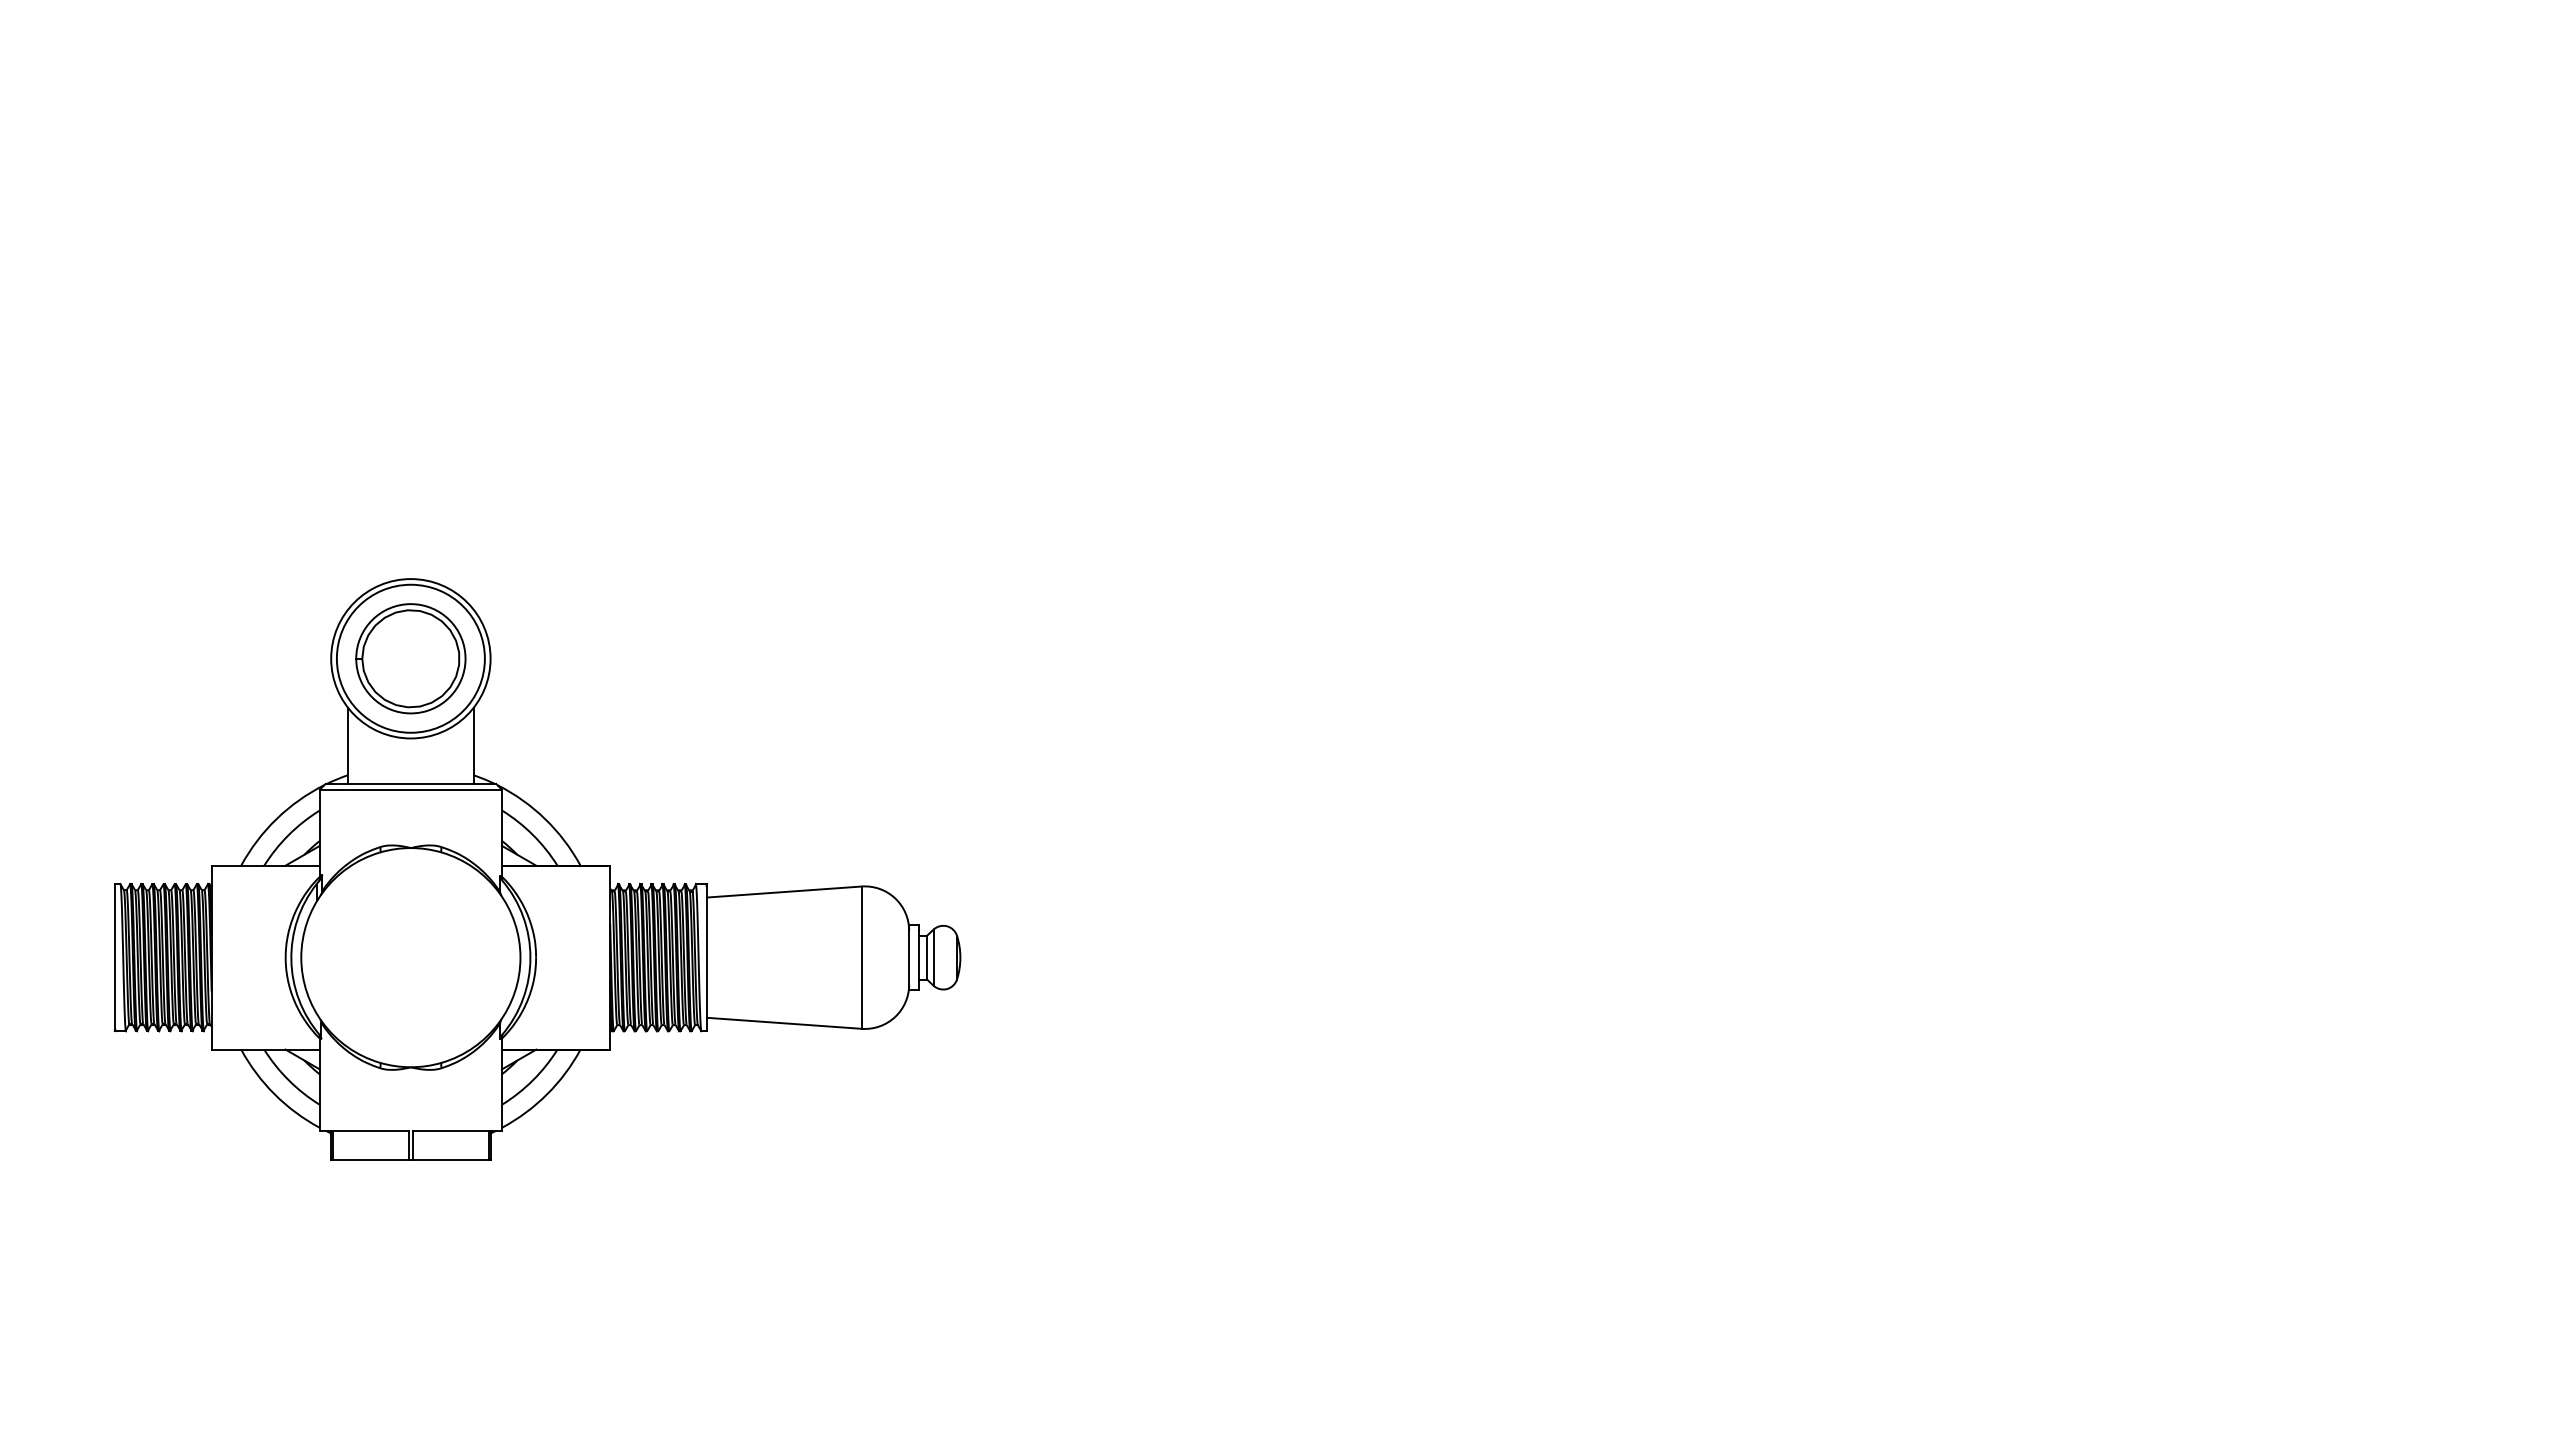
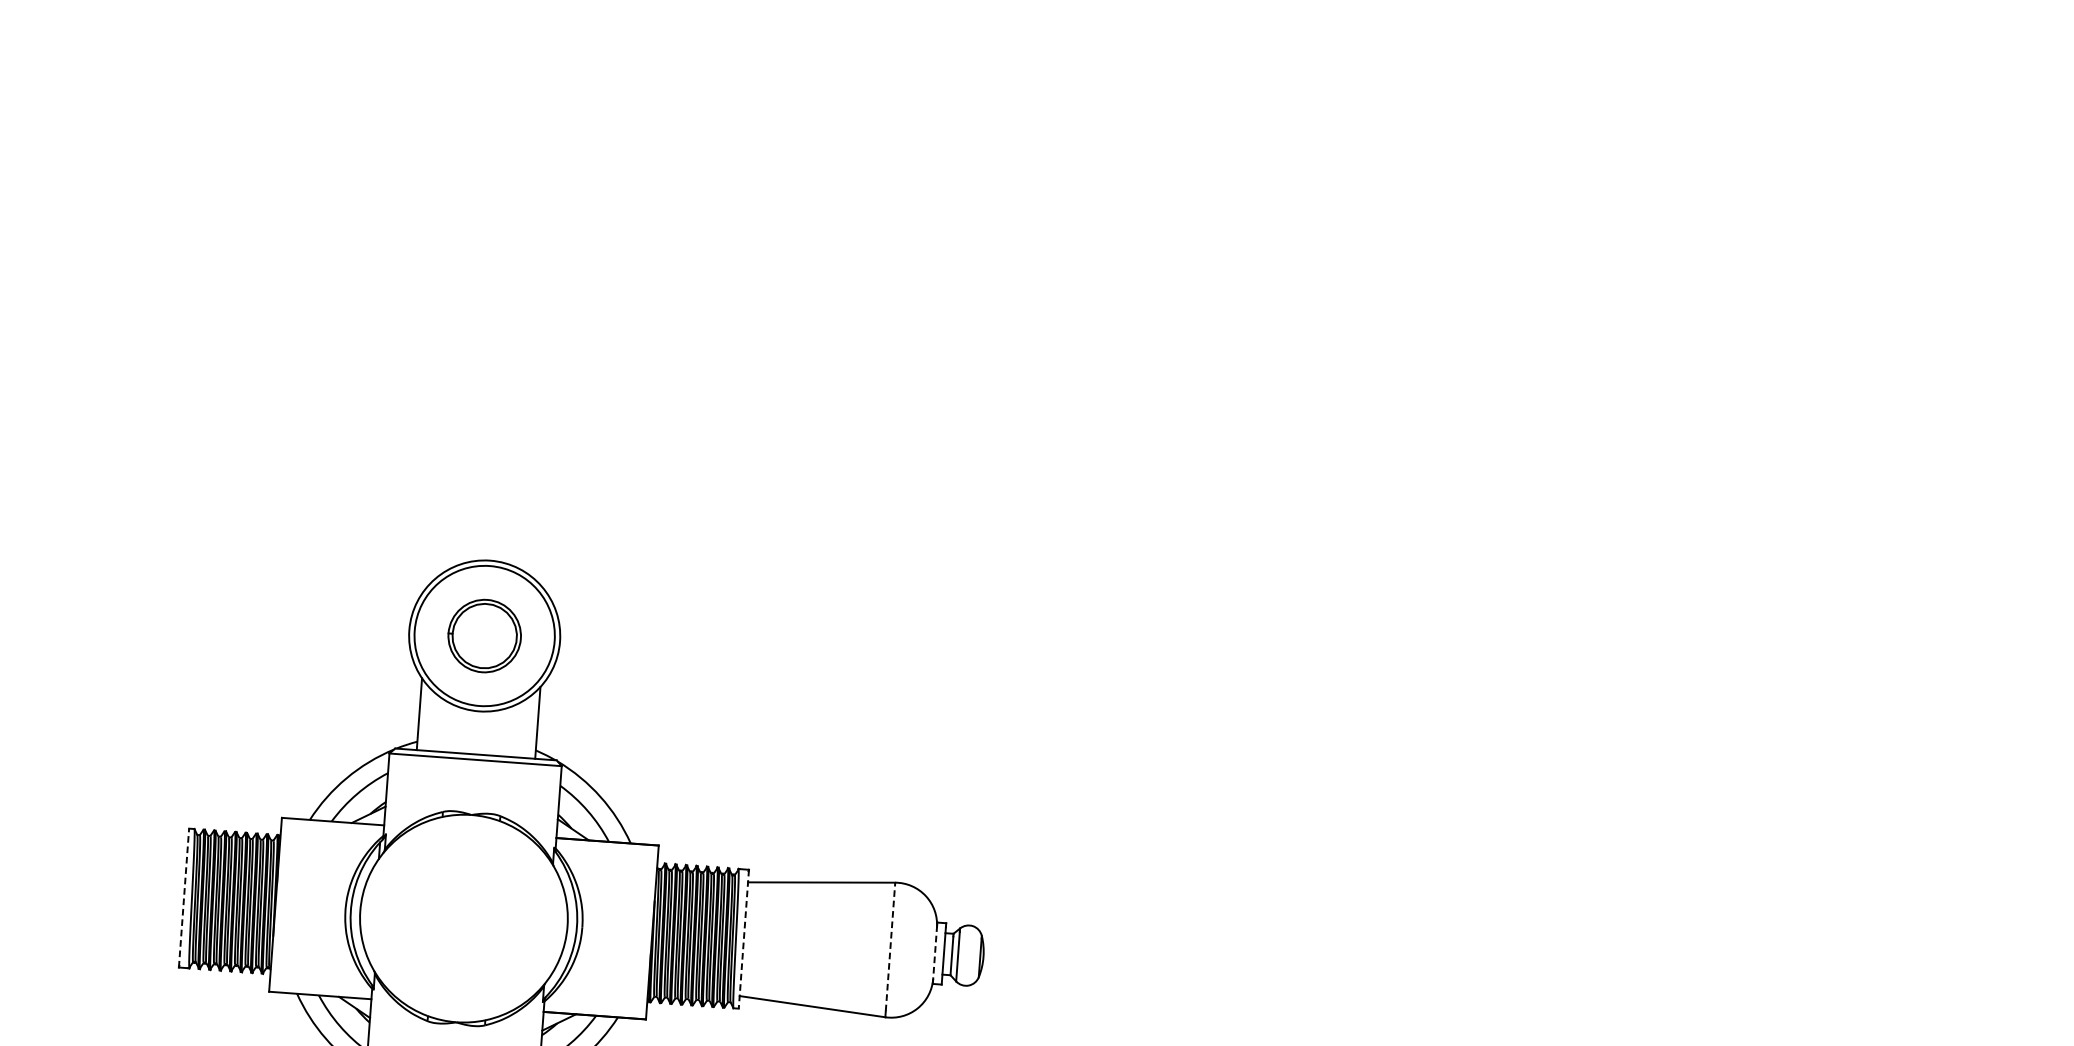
part: (410, 658) -> (484, 635), size x0.7
line: (861, 954) -> (890, 946), solid -> dashed
line: (114, 957) -> (183, 897), solid -> dashed
line: (706, 958) -> (743, 939), solid -> dashed
line: (909, 959) -> (935, 955), solid -> dashed

